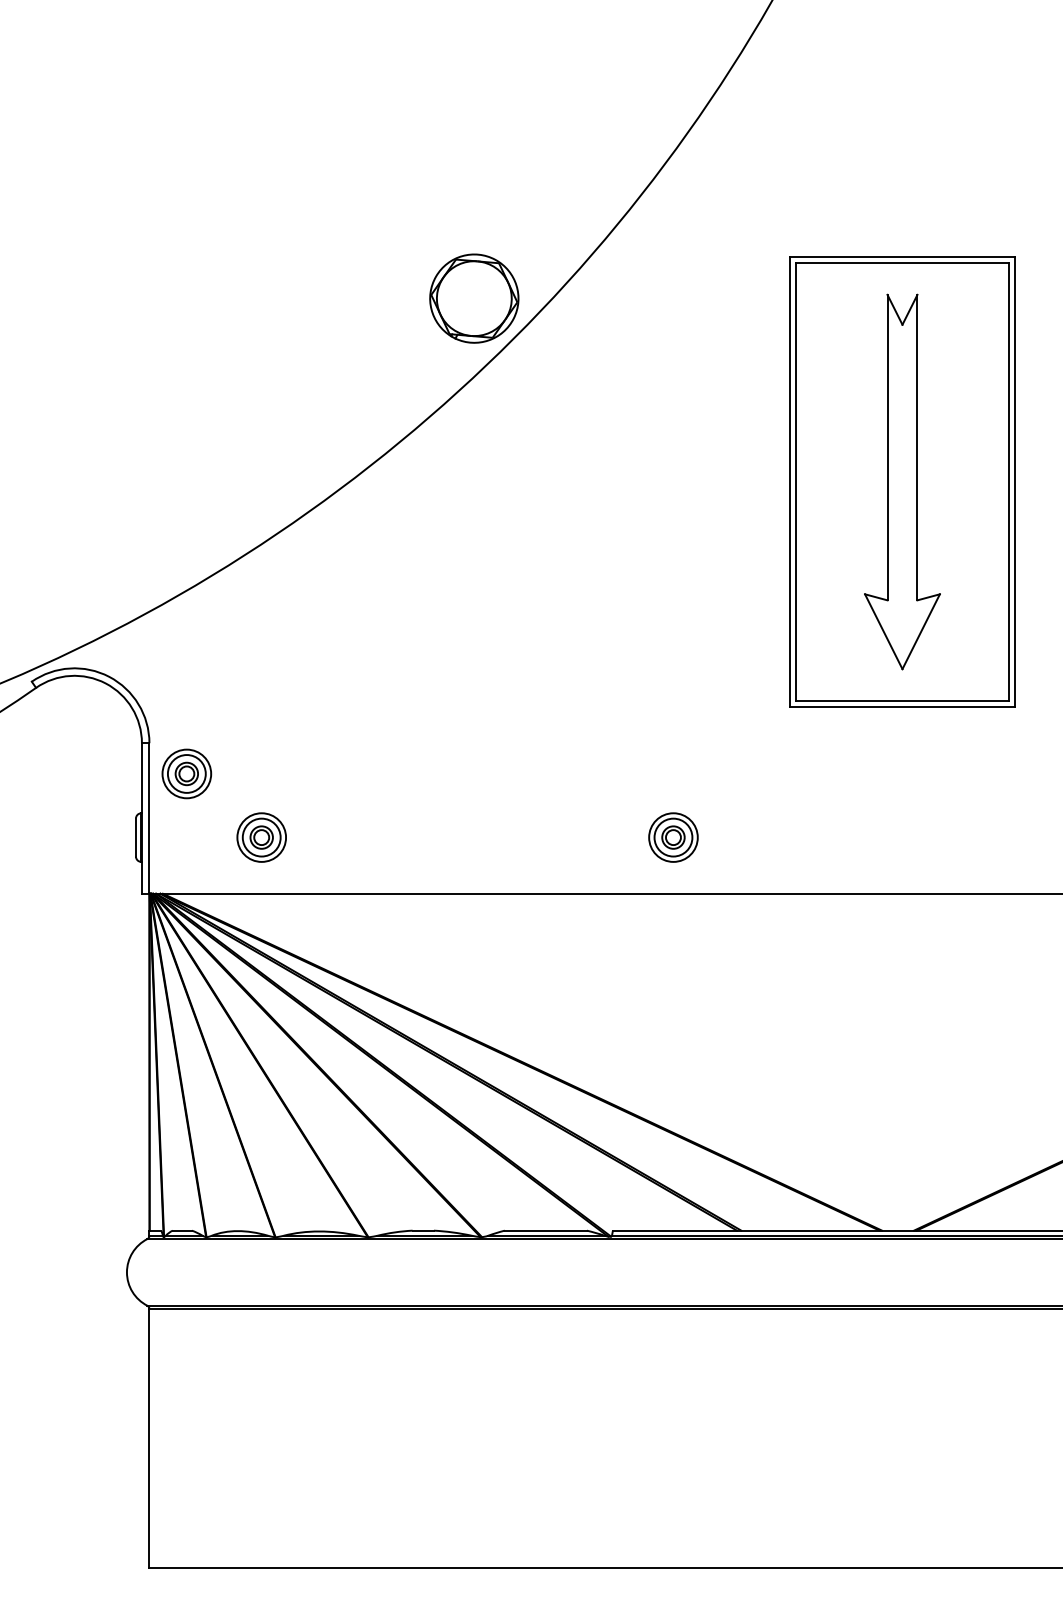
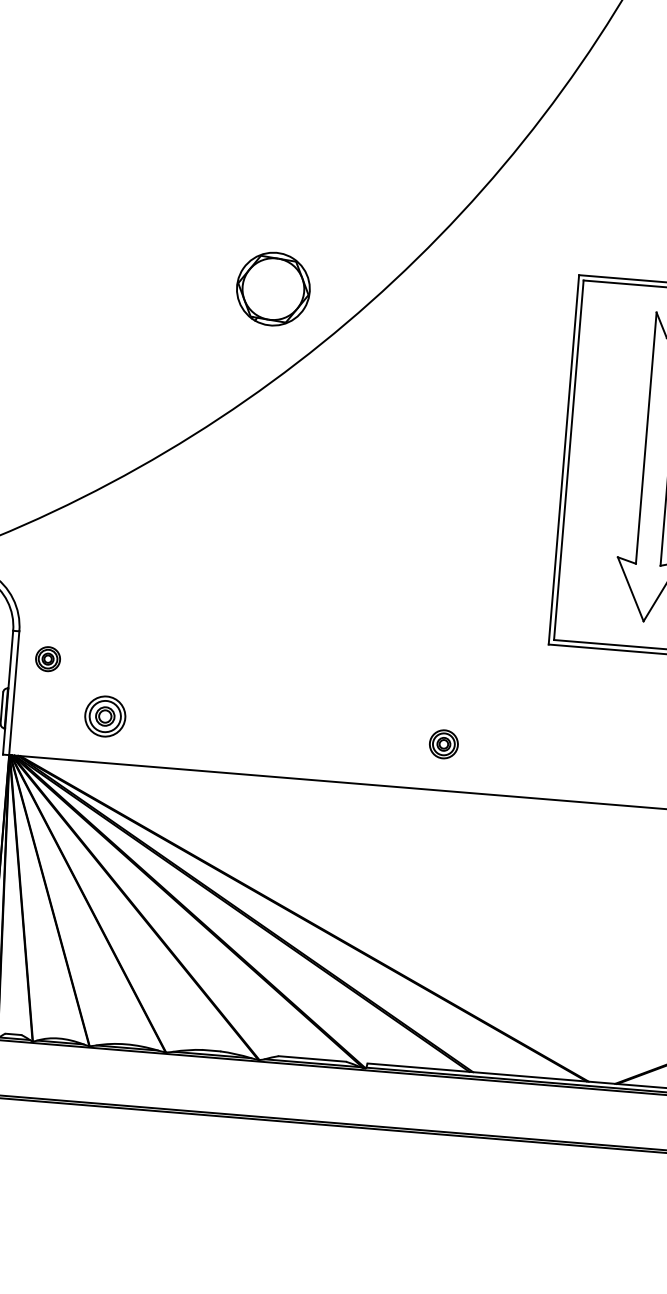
part: (474, 298) -> (273, 289), moved
part: (186, 773) -> (47, 658), size x0.6
part: (673, 837) -> (443, 744), size x0.7

